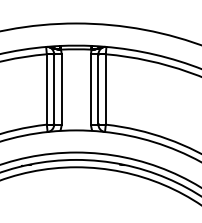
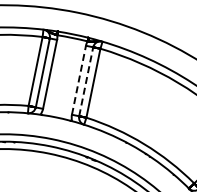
line: (91, 88) -> (79, 79), solid -> dashed
line: (98, 88) -> (86, 80), solid -> dashed

